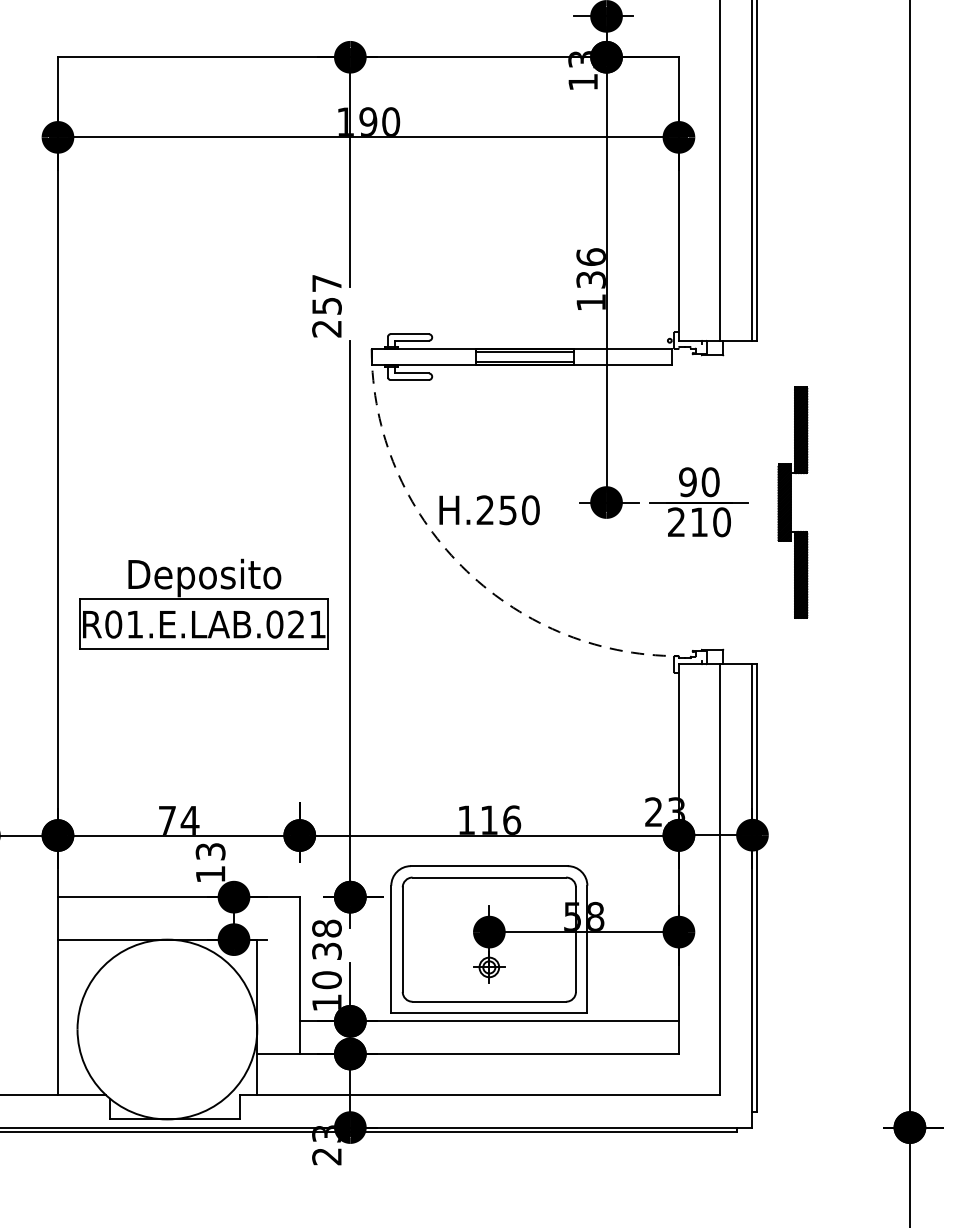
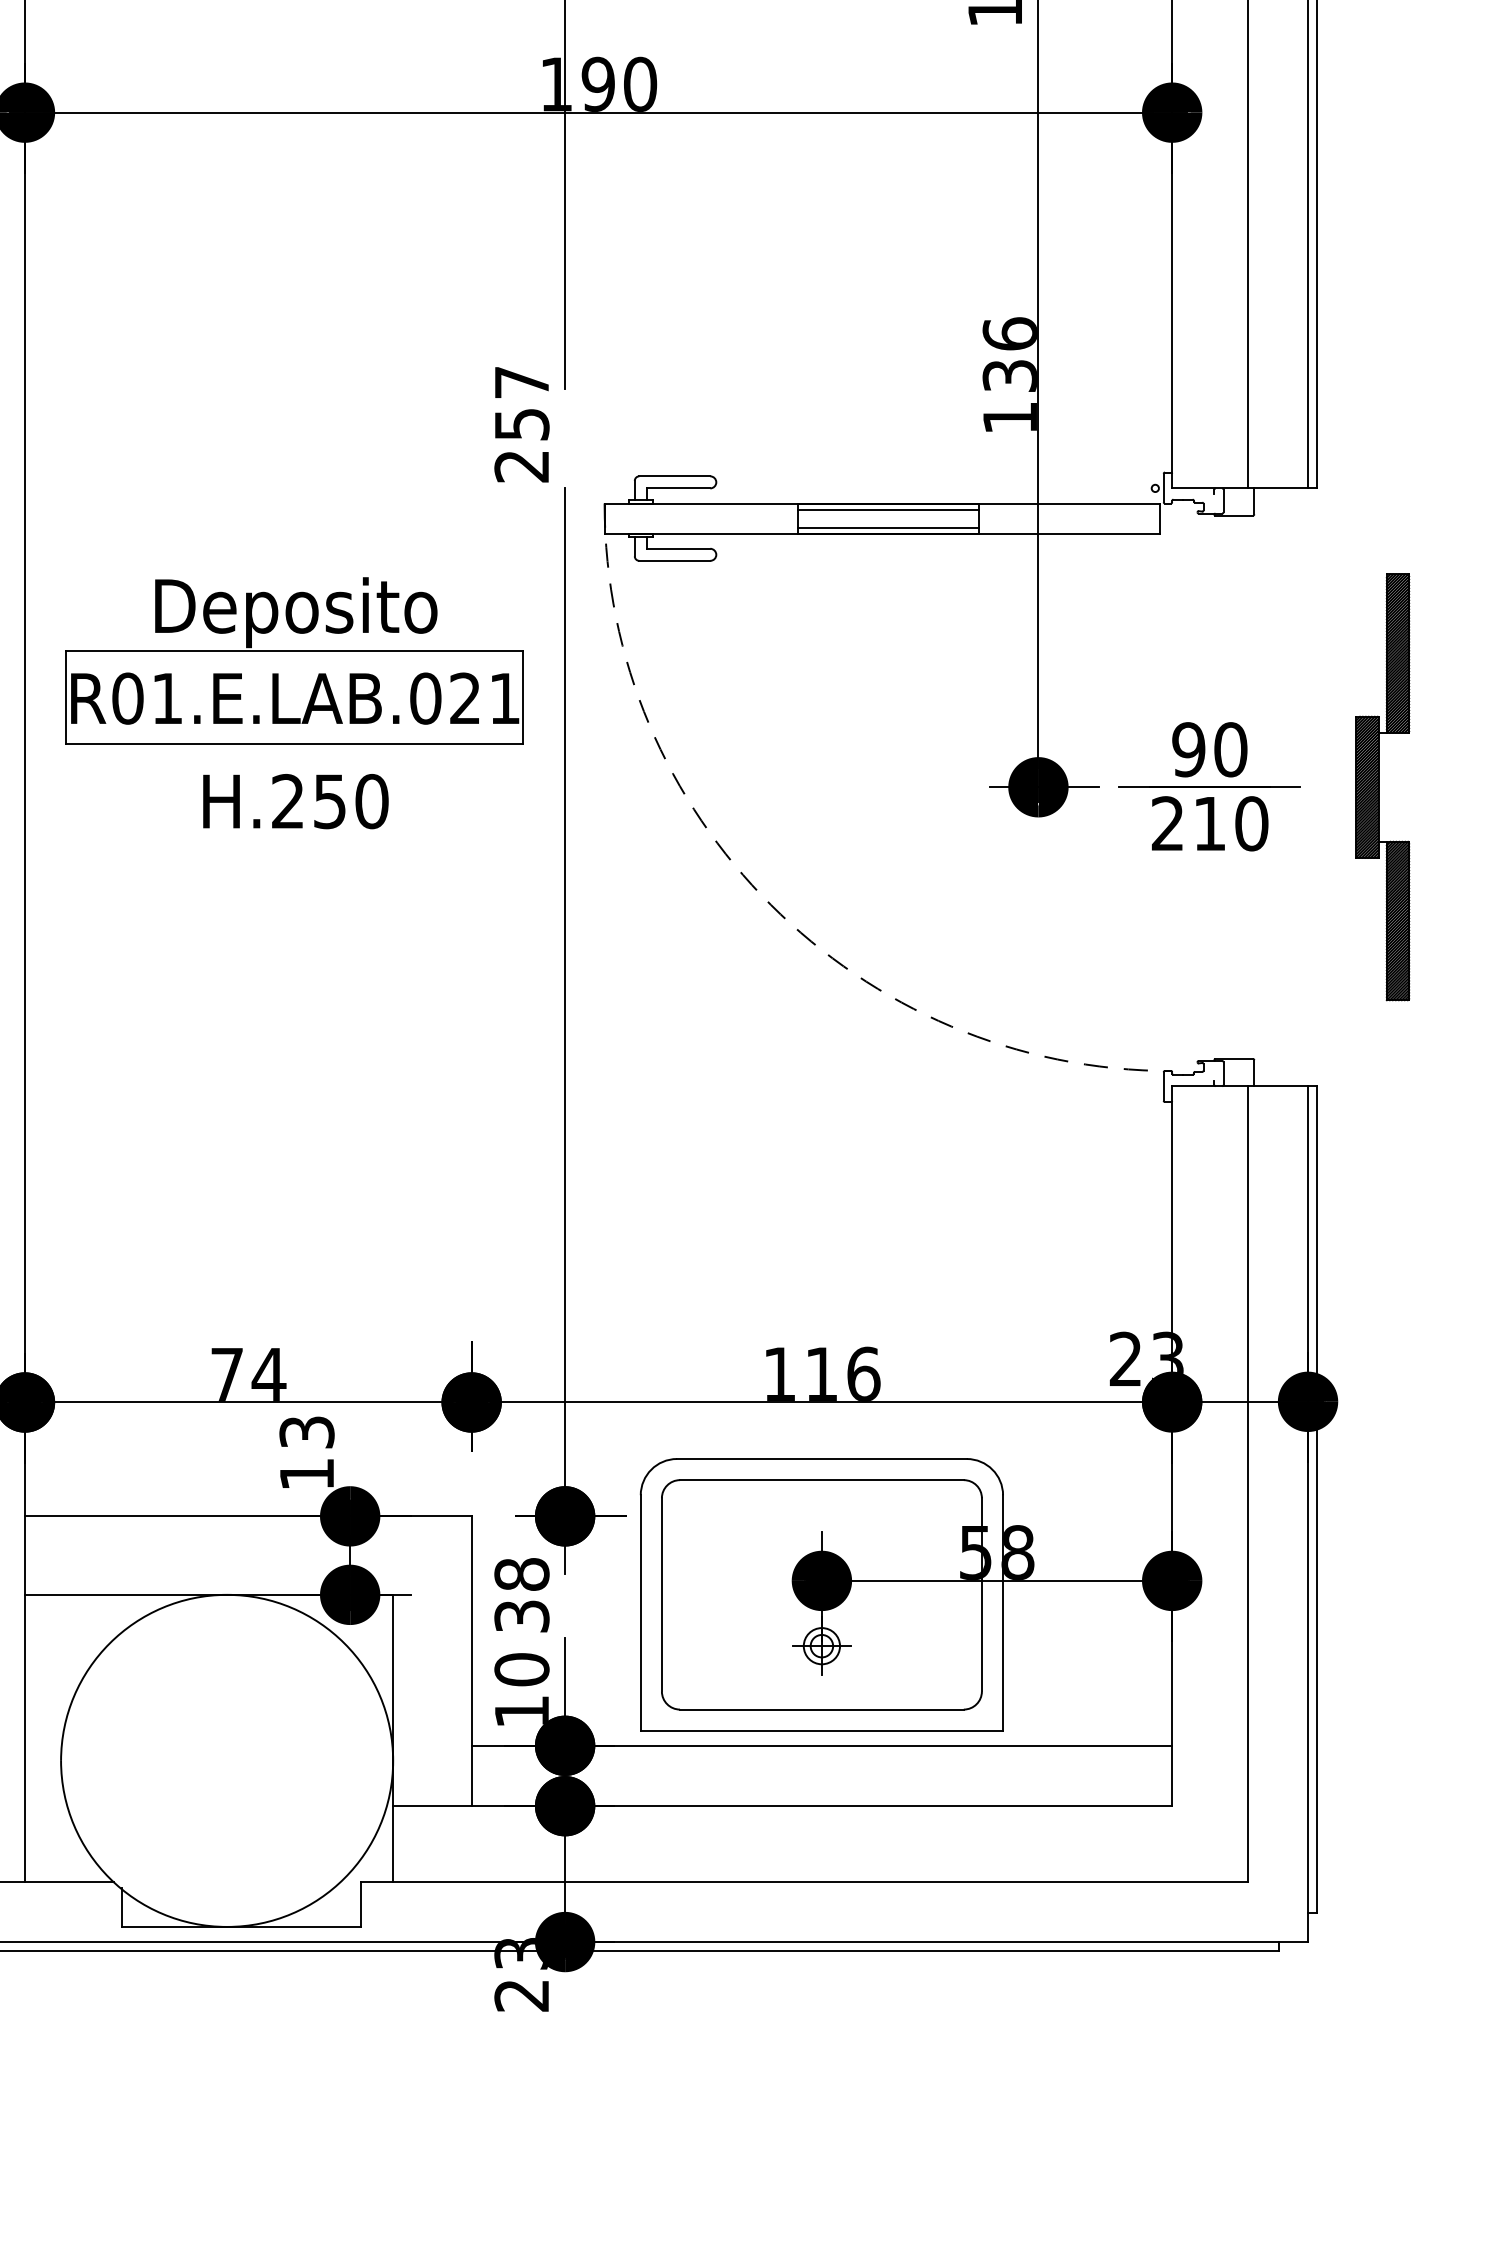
text: (489, 510) -> (295, 801), moved
part: (203, 603) -> (293, 659), moved

